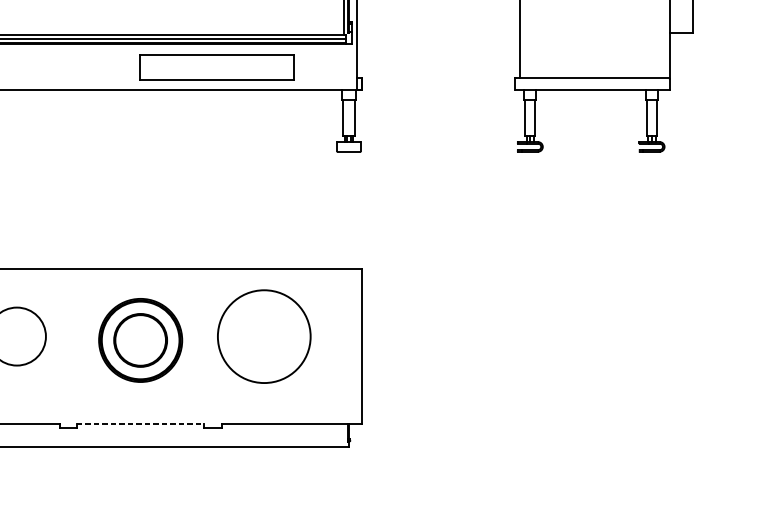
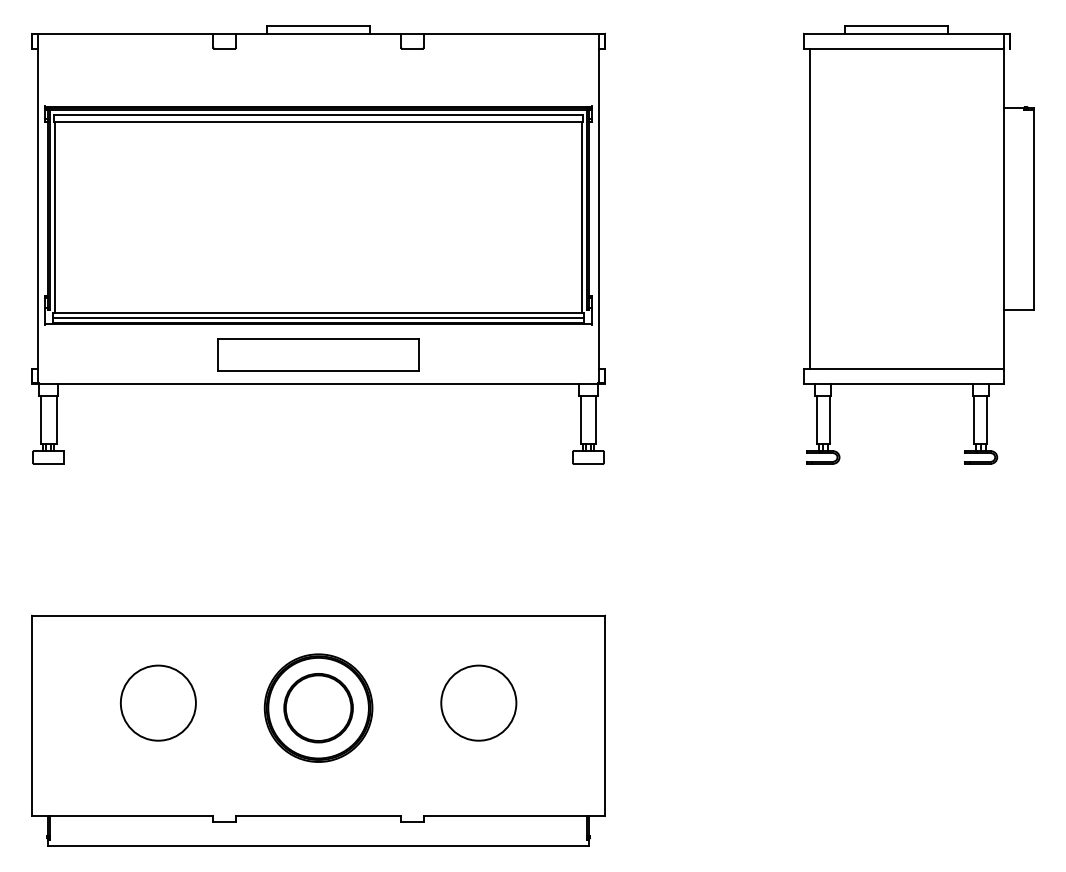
part: (217, 67) -> (318, 354), moved
circle: (264, 336) -> (478, 702), size x0.62
line: (140, 423) -> (318, 815), dashed -> solid

